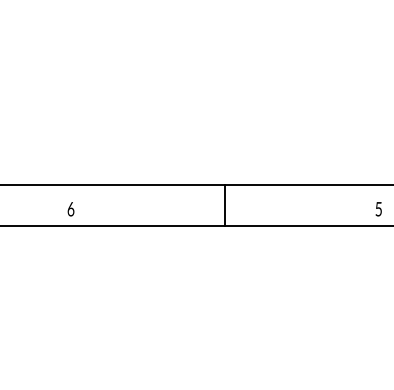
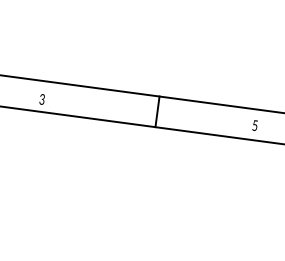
text: (70, 208) -> (41, 98), 6 -> 3
text: (378, 209) -> (254, 125), moved

